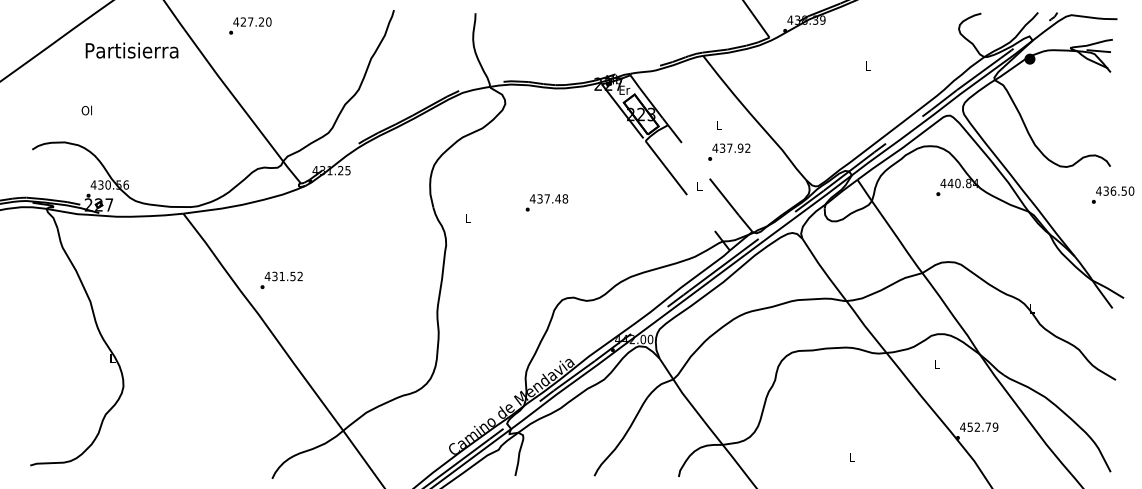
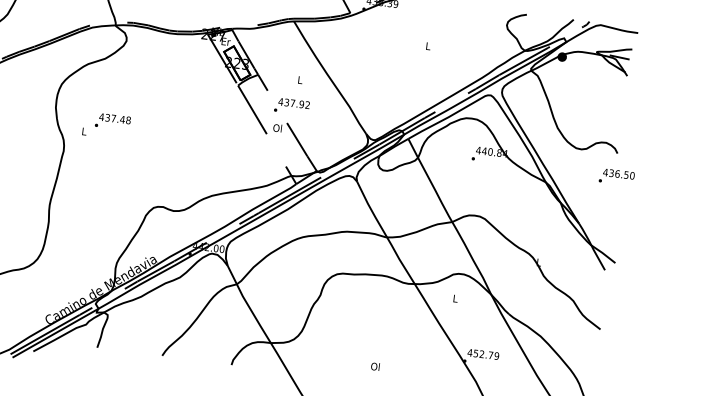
text: (729, 151) -> (292, 105), moved
text: (699, 186) -> (277, 128), L -> Ol
text: (546, 202) -> (112, 121), moved
text: (851, 457) -> (375, 366), L -> Ol

